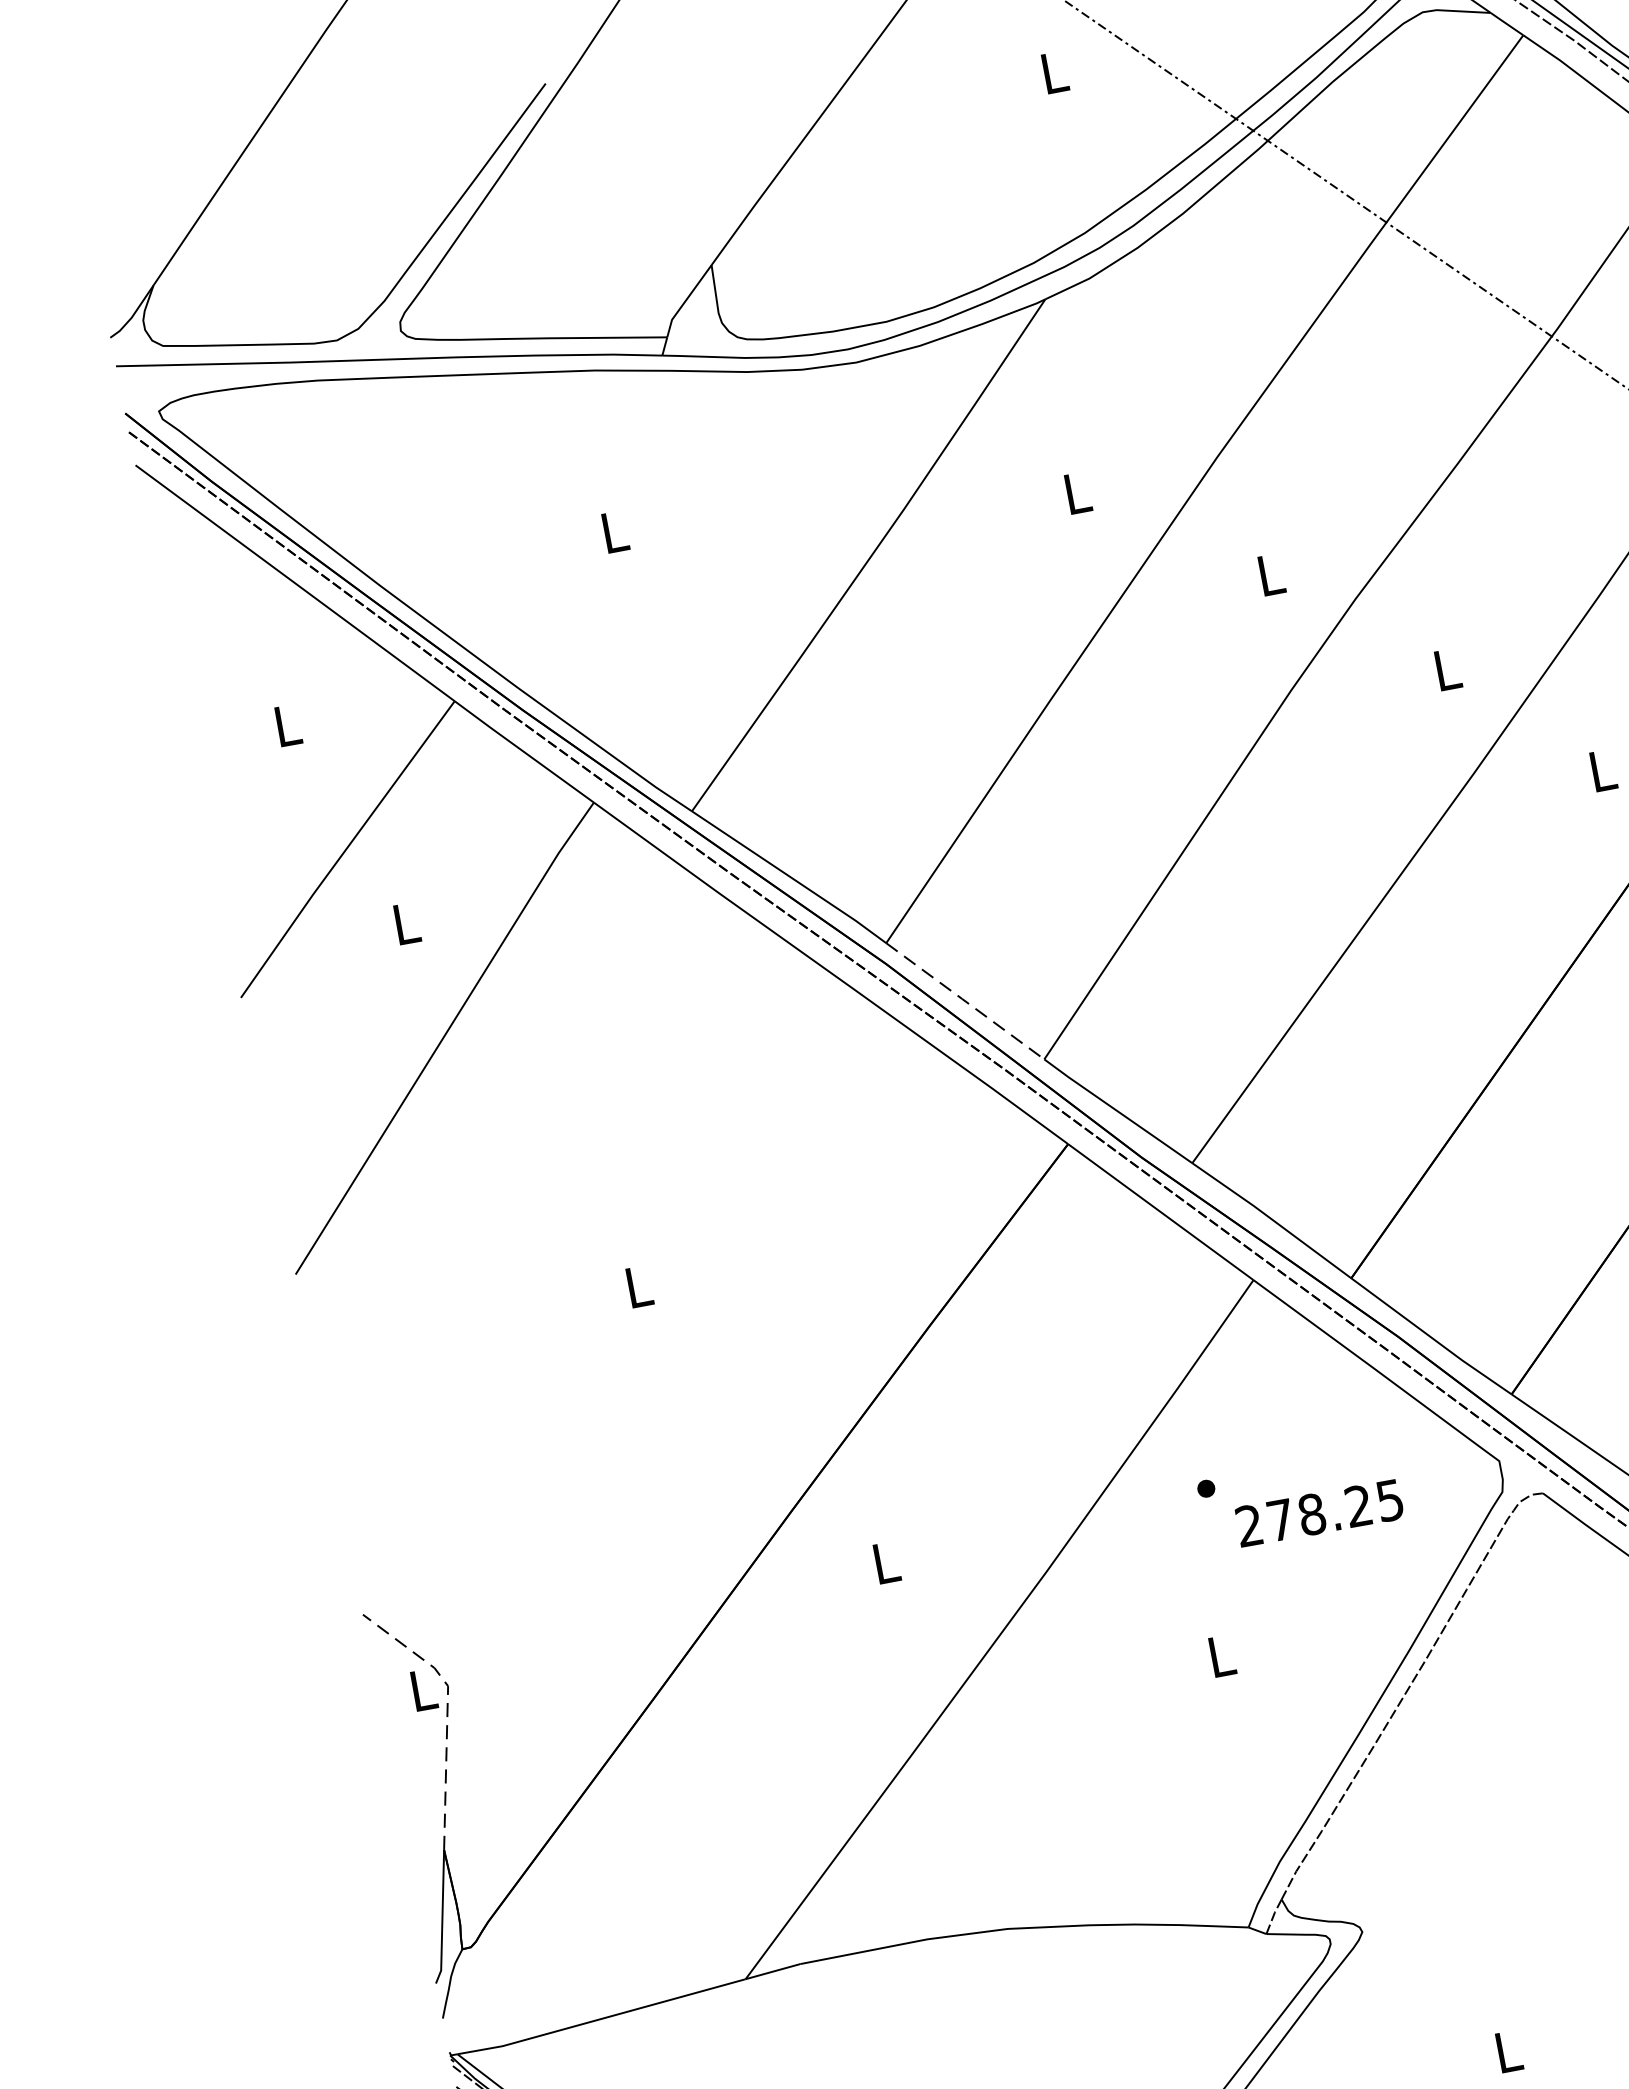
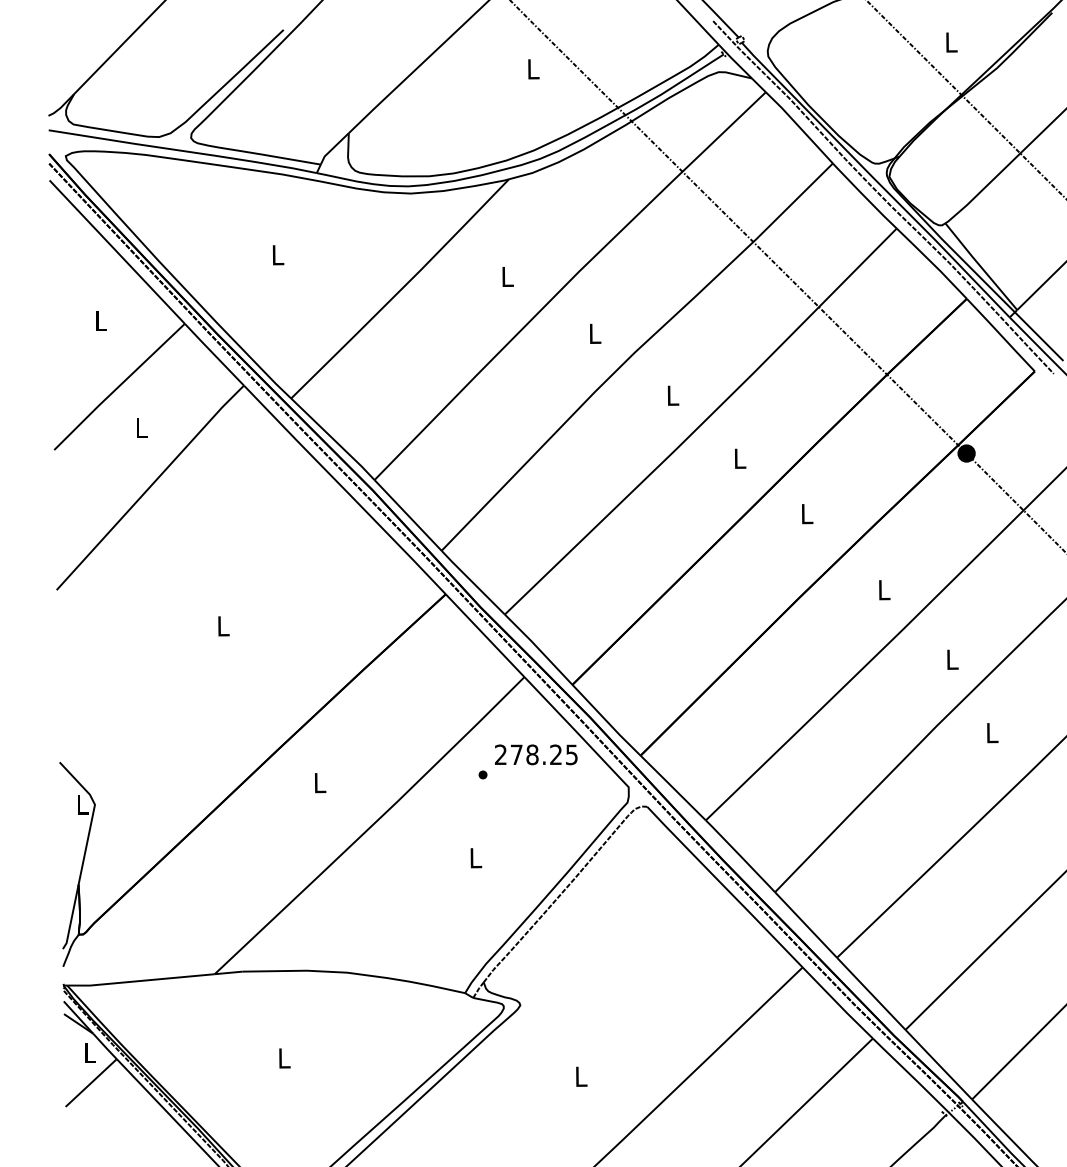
line: (966, 1001) -> (408, 515), dashed -> solid
text: (1319, 1512) -> (536, 754), moved
line: (446, 1708) -> (92, 815), dashed -> solid

